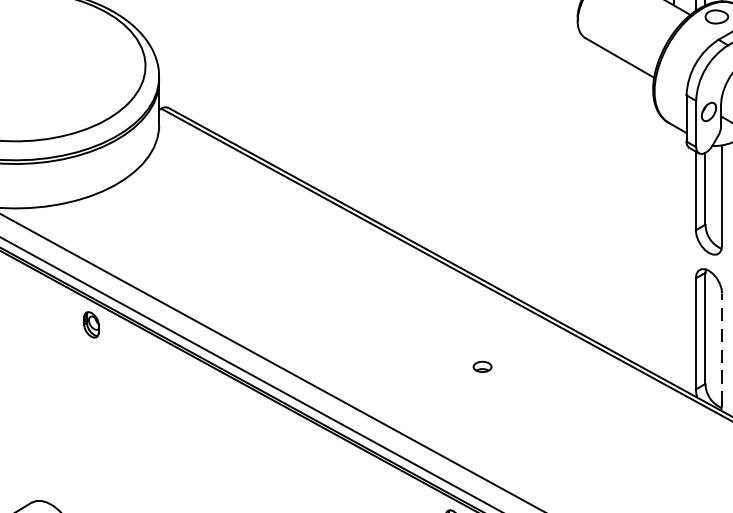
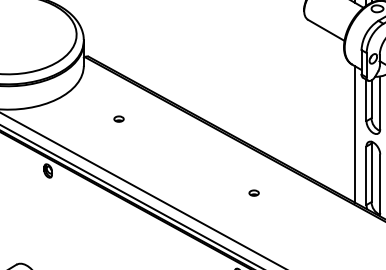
part: (225, 225) -> (118, 118), added
line: (673, 255) -> (354, 134), added
line: (722, 348) -> (380, 183), dashed -> solid

